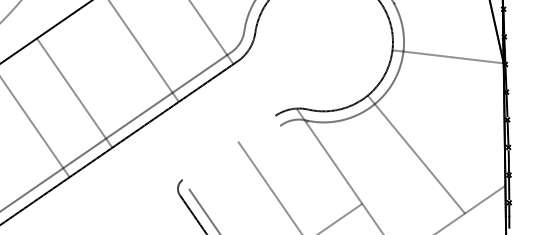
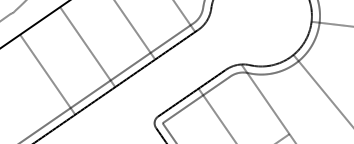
line: (74, 92) -> (87, 46), moved
line: (228, 147) -> (191, 92), added
line: (234, 157) -> (195, 100), added

